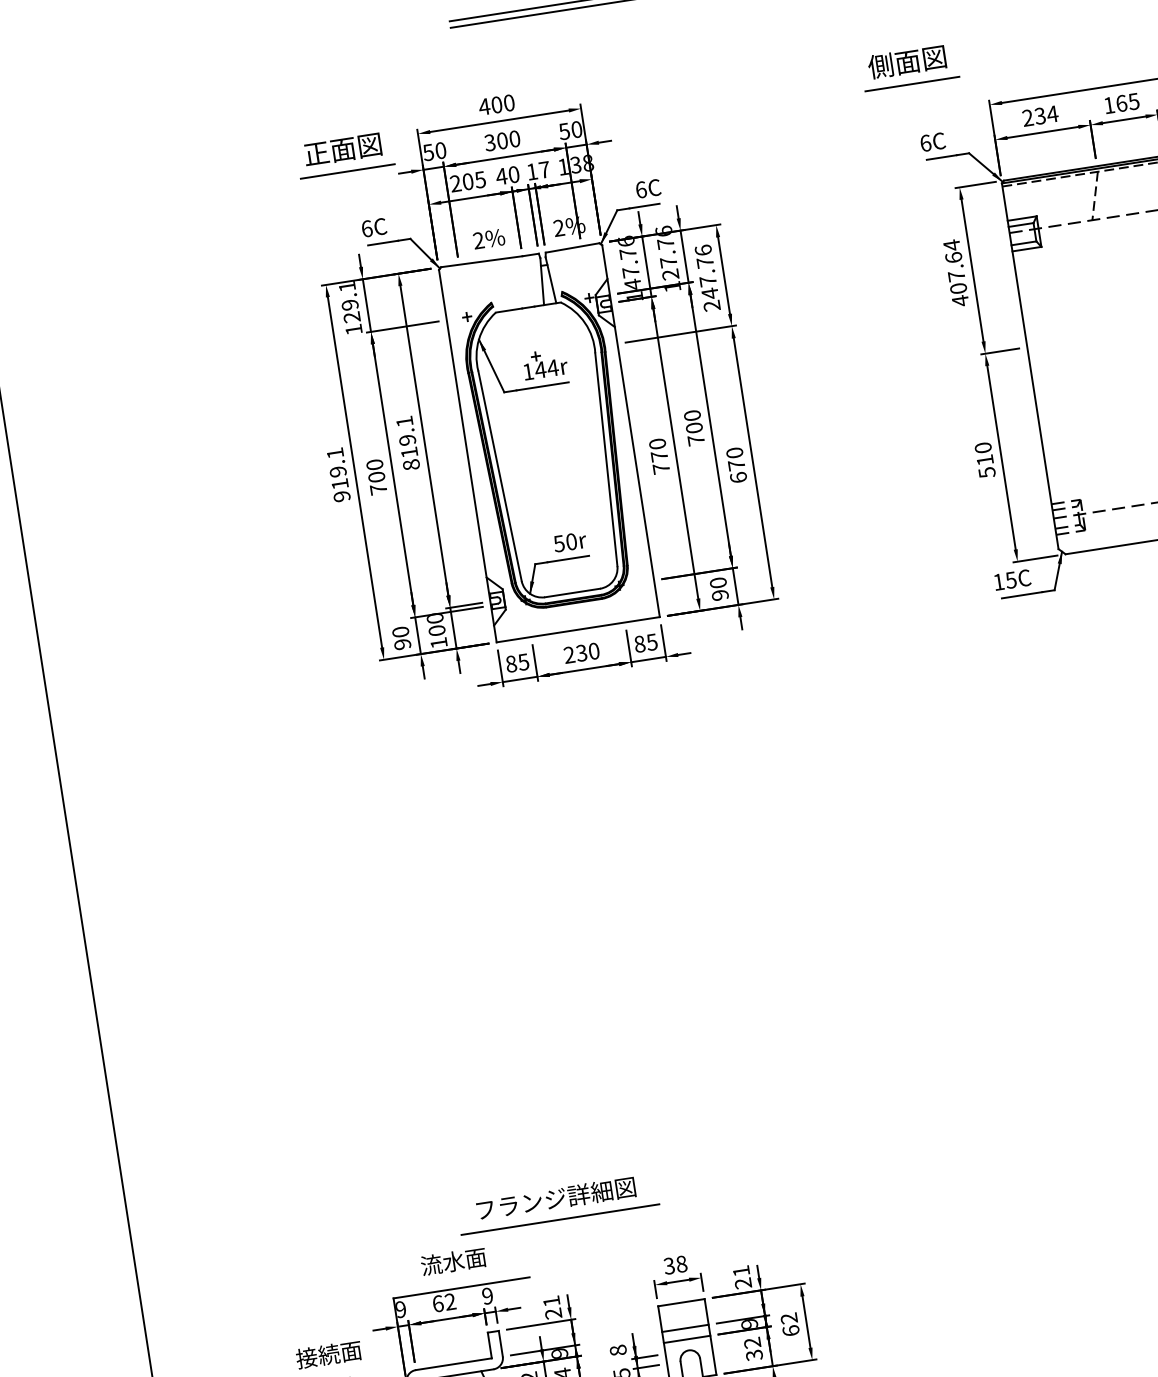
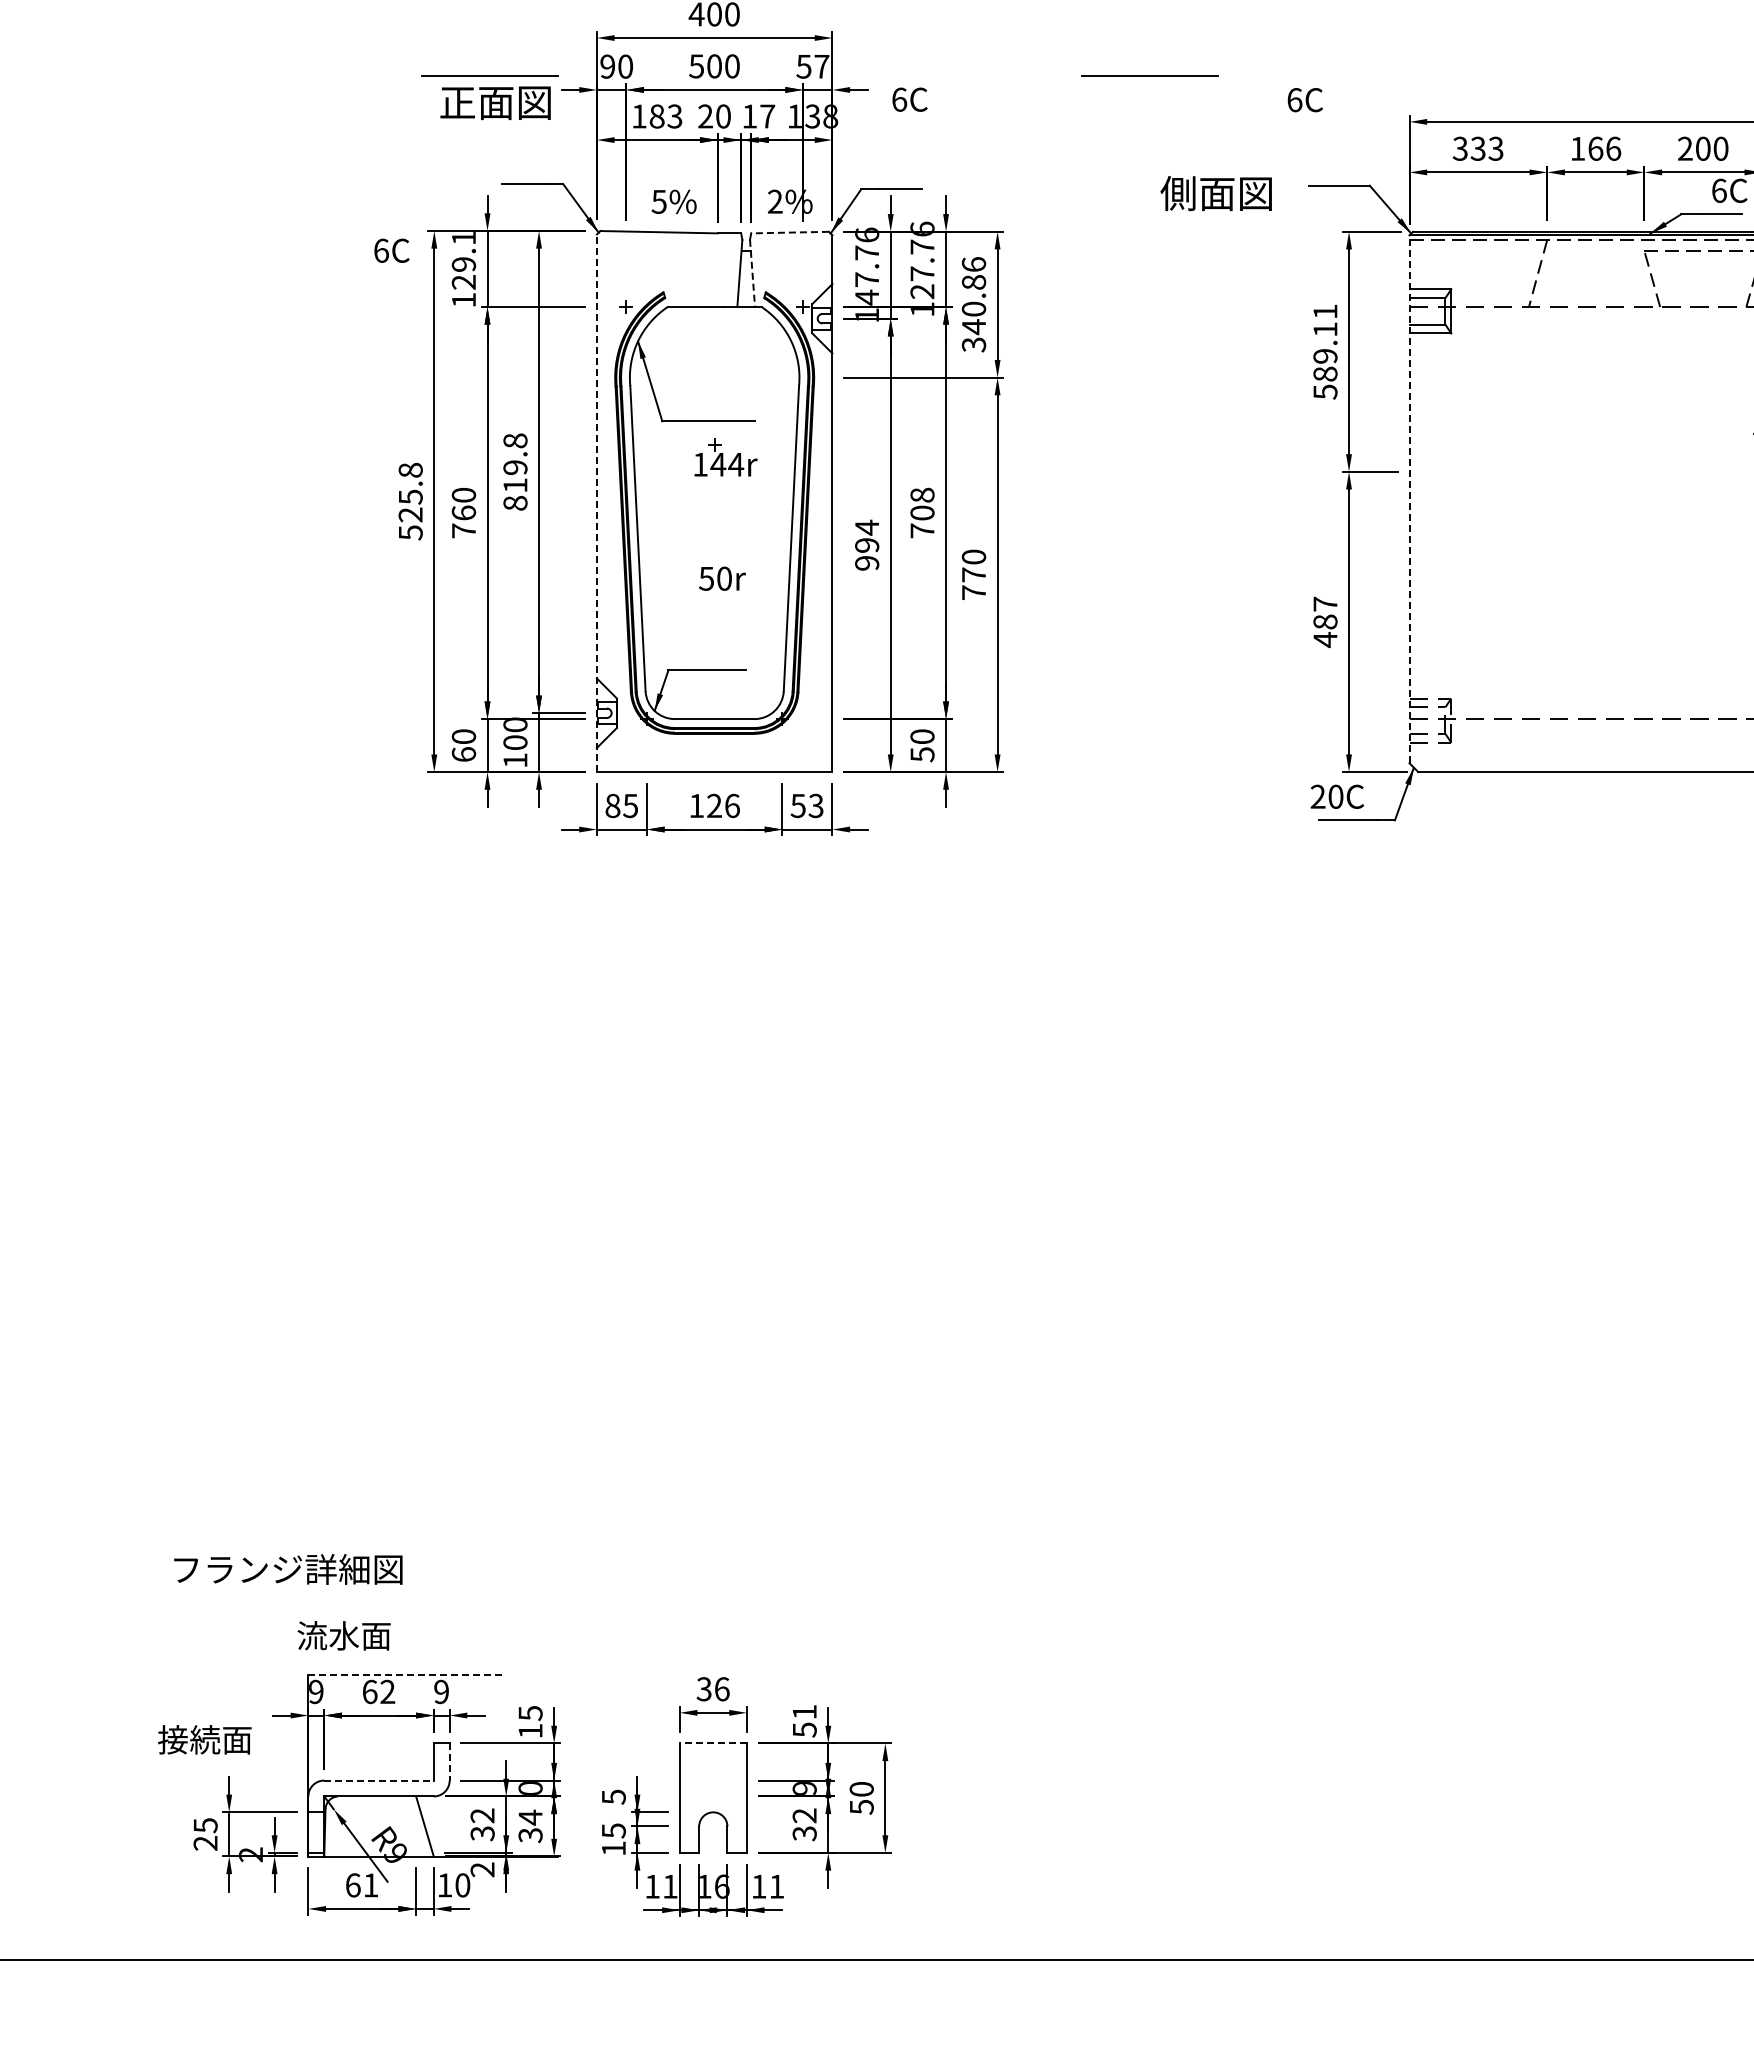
text: (906, 62) -> (1215, 193), moved
line: (912, 83) -> (1149, 75), moved
text: (1133, 101) -> (1613, 148), 165 -> 166
text: (1040, 115) -> (1478, 148), 234 -> 333
text: (576, 129) -> (821, 66), 50 -> 57
text: (489, 142) -> (696, 65), 300 -> 500
text: (932, 142) -> (1304, 100), moved
text: (342, 150) -> (495, 103), moved
text: (428, 152) -> (607, 66), 50 -> 90
text: (501, 176) -> (705, 116), 40 -> 20
text: (468, 181) -> (657, 116), 205 -> 183
text: (648, 188) -> (909, 99), moved
text: (373, 227) -> (391, 250), moved
text: (478, 240) -> (658, 201), 2% -> 5%
line: (572, 247) -> (790, 232), solid -> dashed
text: (956, 272) -> (1325, 351), 407.64 -> 589.11
line: (550, 280) -> (752, 273), solid -> dashed
text: (708, 284) -> (973, 313), 247.76 -> 340.86
part: (544, 364) -> (725, 457), moved
line: (1030, 366) -> (1409, 499), solid -> dashed
text: (692, 415) -> (922, 494), 700 -> 708
text: (404, 421) -> (515, 440), 819.1 -> 819.8
text: (659, 455) -> (867, 544), 770 -> 994
line: (467, 456) -> (596, 503), solid -> dashed
text: (985, 460) -> (1325, 622), 510 -> 487
text: (338, 474) -> (410, 501), 919.1 -> 525.8
text: (376, 476) -> (463, 512), 700 -> 760
text: (738, 477) -> (973, 592), 670 -> 770
text: (570, 541) -> (722, 578), moved
text: (1004, 581) -> (1326, 796), 15C -> 20C
text: (720, 595) -> (922, 754), 90 -> 50
text: (645, 643) -> (806, 805), 85 -> 53
text: (402, 644) -> (463, 754), 90 -> 60
text: (581, 652) -> (714, 805), 230 -> 126
text: (556, 1198) -> (288, 1569), moved
line: (560, 1219) -> (560, 1599), removed
text: (453, 1261) -> (343, 1635), moved
text: (681, 1264) -> (721, 1689), 38 -> 36
text: (743, 1283) -> (804, 1729), 21 -> 51
line: (462, 1287) -> (407, 1674), solid -> dashed
line: (681, 1302) -> (713, 1743), solid -> dashed
text: (552, 1307) -> (530, 1722), 21 -> 15
text: (789, 1324) -> (861, 1798), 62 -> 50
line: (684, 1328) -> (712, 1780), removed
line: (686, 1339) -> (712, 1796), removed
line: (500, 1344) -> (449, 1762), solid -> dashed
text: (617, 1350) -> (613, 1796), 8 -> 5
text: (559, 1353) -> (530, 1788), 9 -> 0
line: (454, 1364) -> (379, 1780), solid -> dashed

